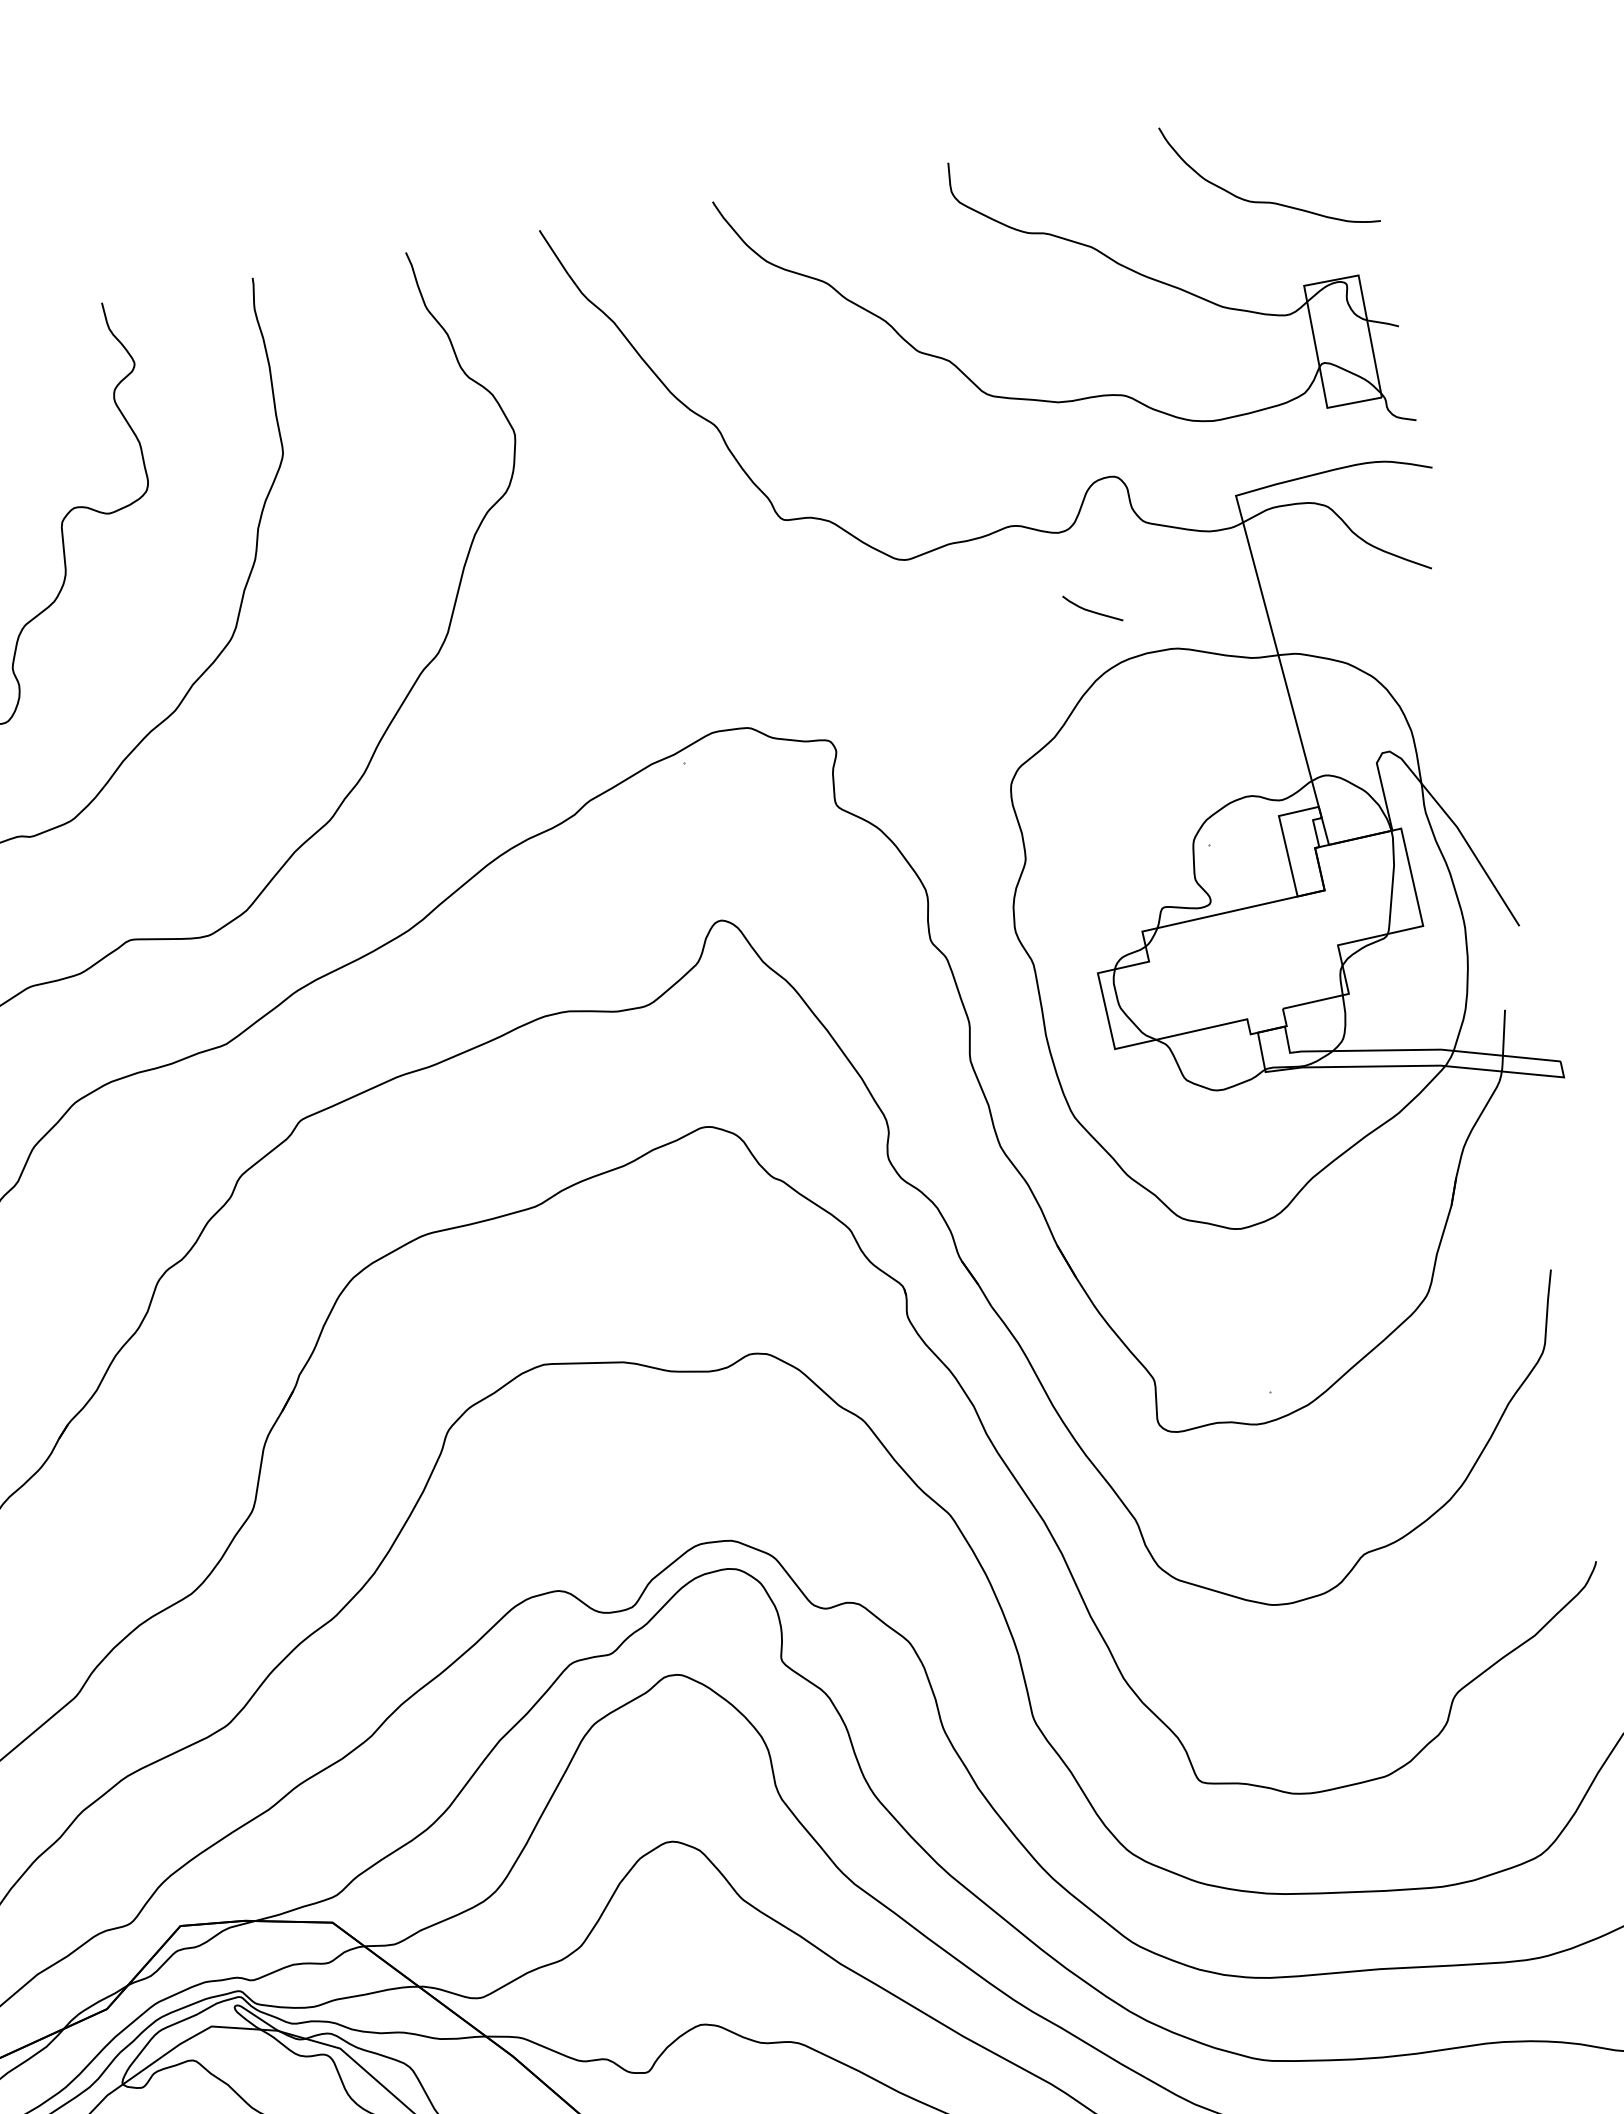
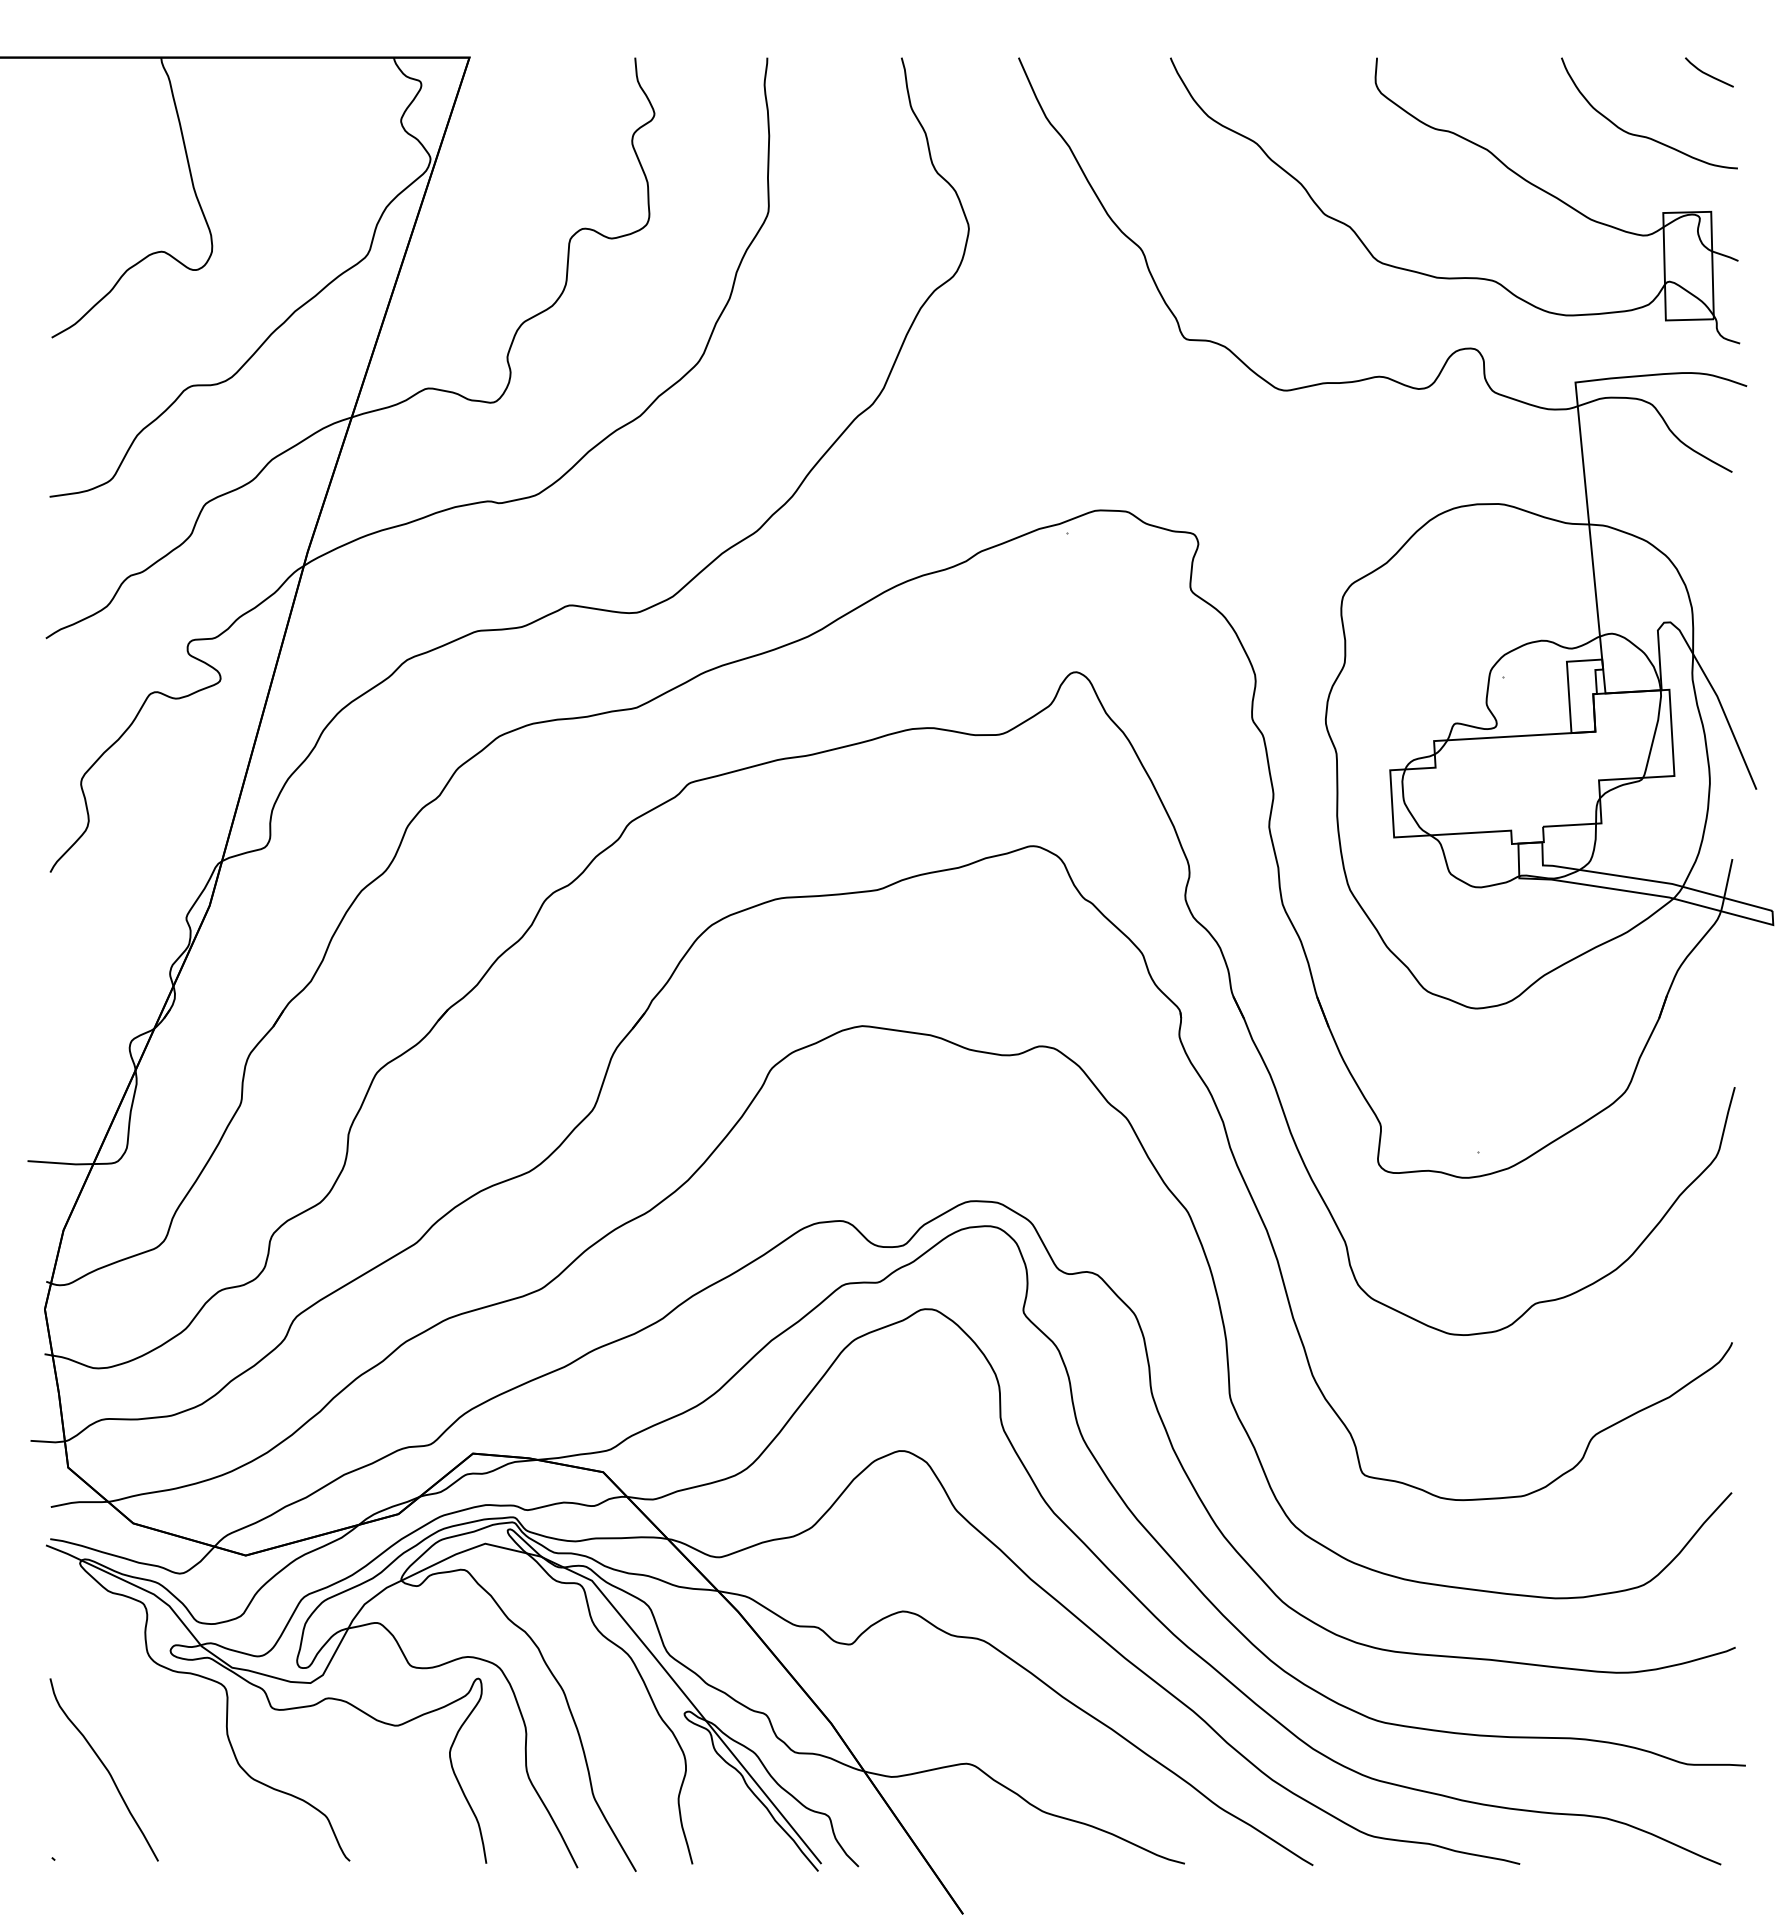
curve: (1093, 610) -> (1709, 74), moved

